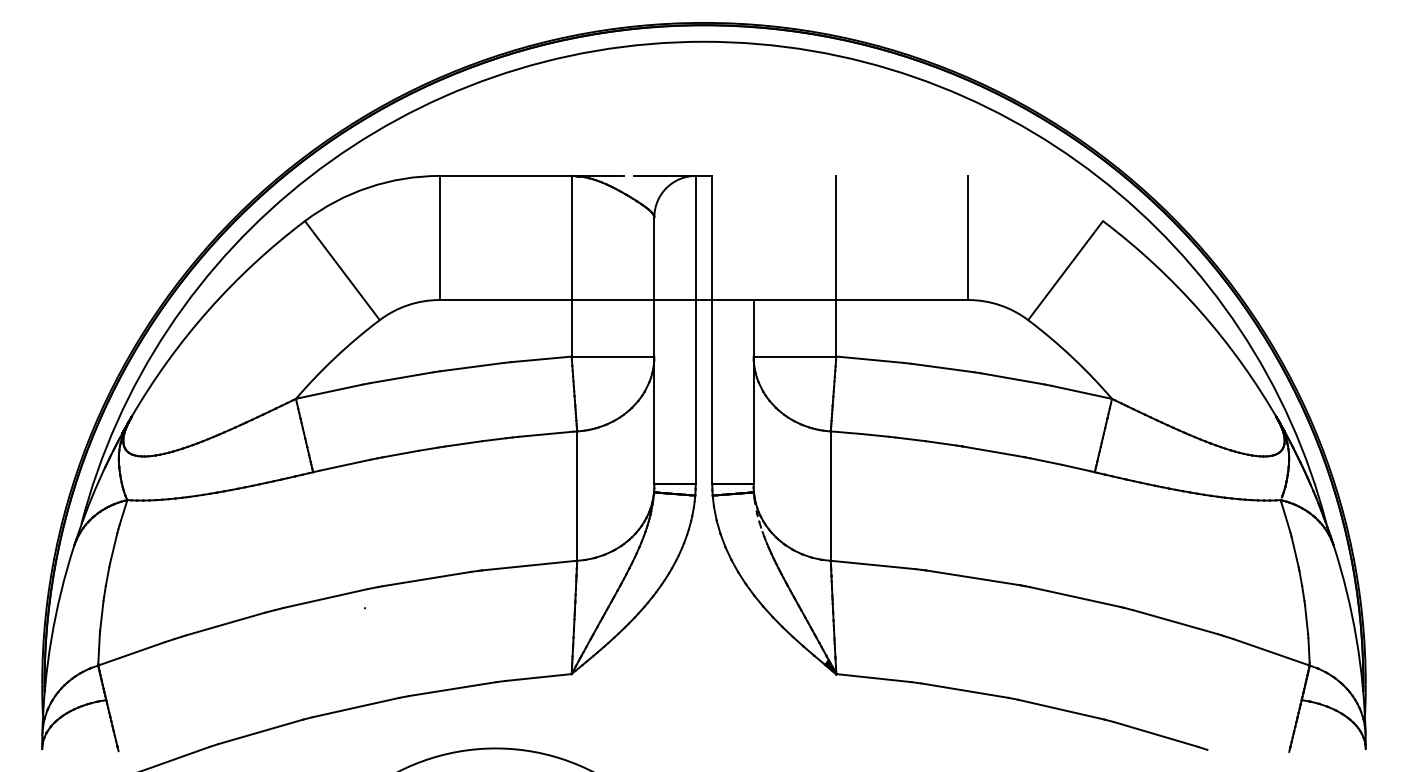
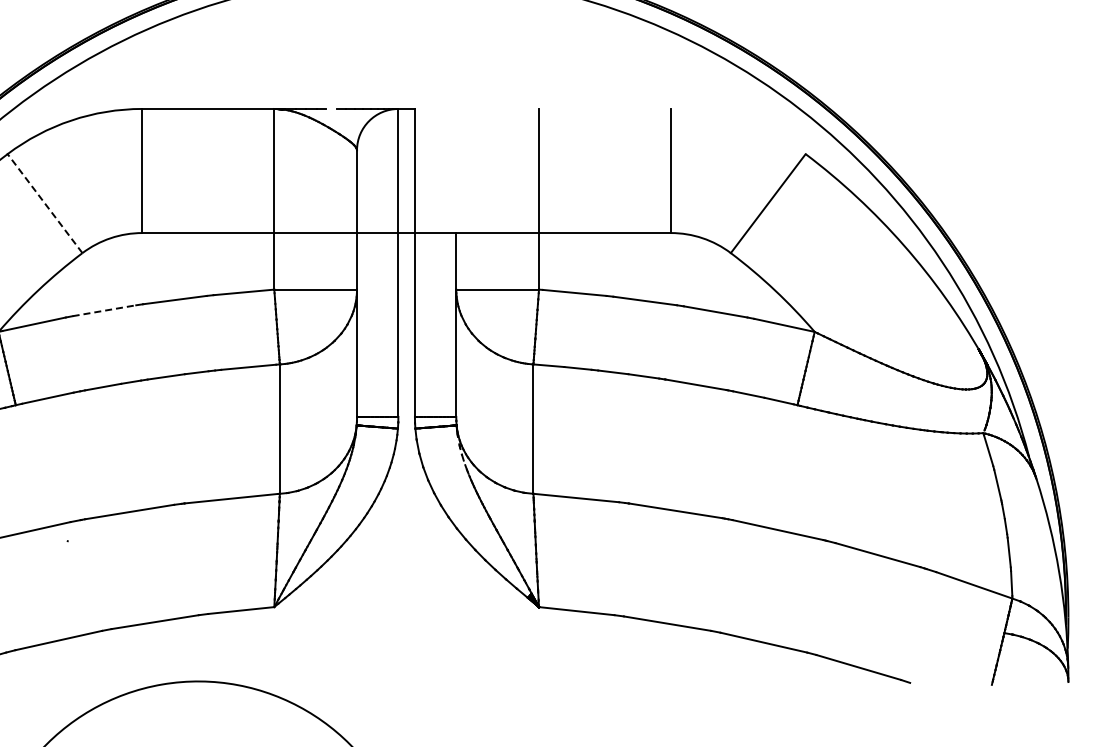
line: (342, 270) -> (45, 203), solid -> dashed
line: (402, 377) -> (105, 310), solid -> dashed

